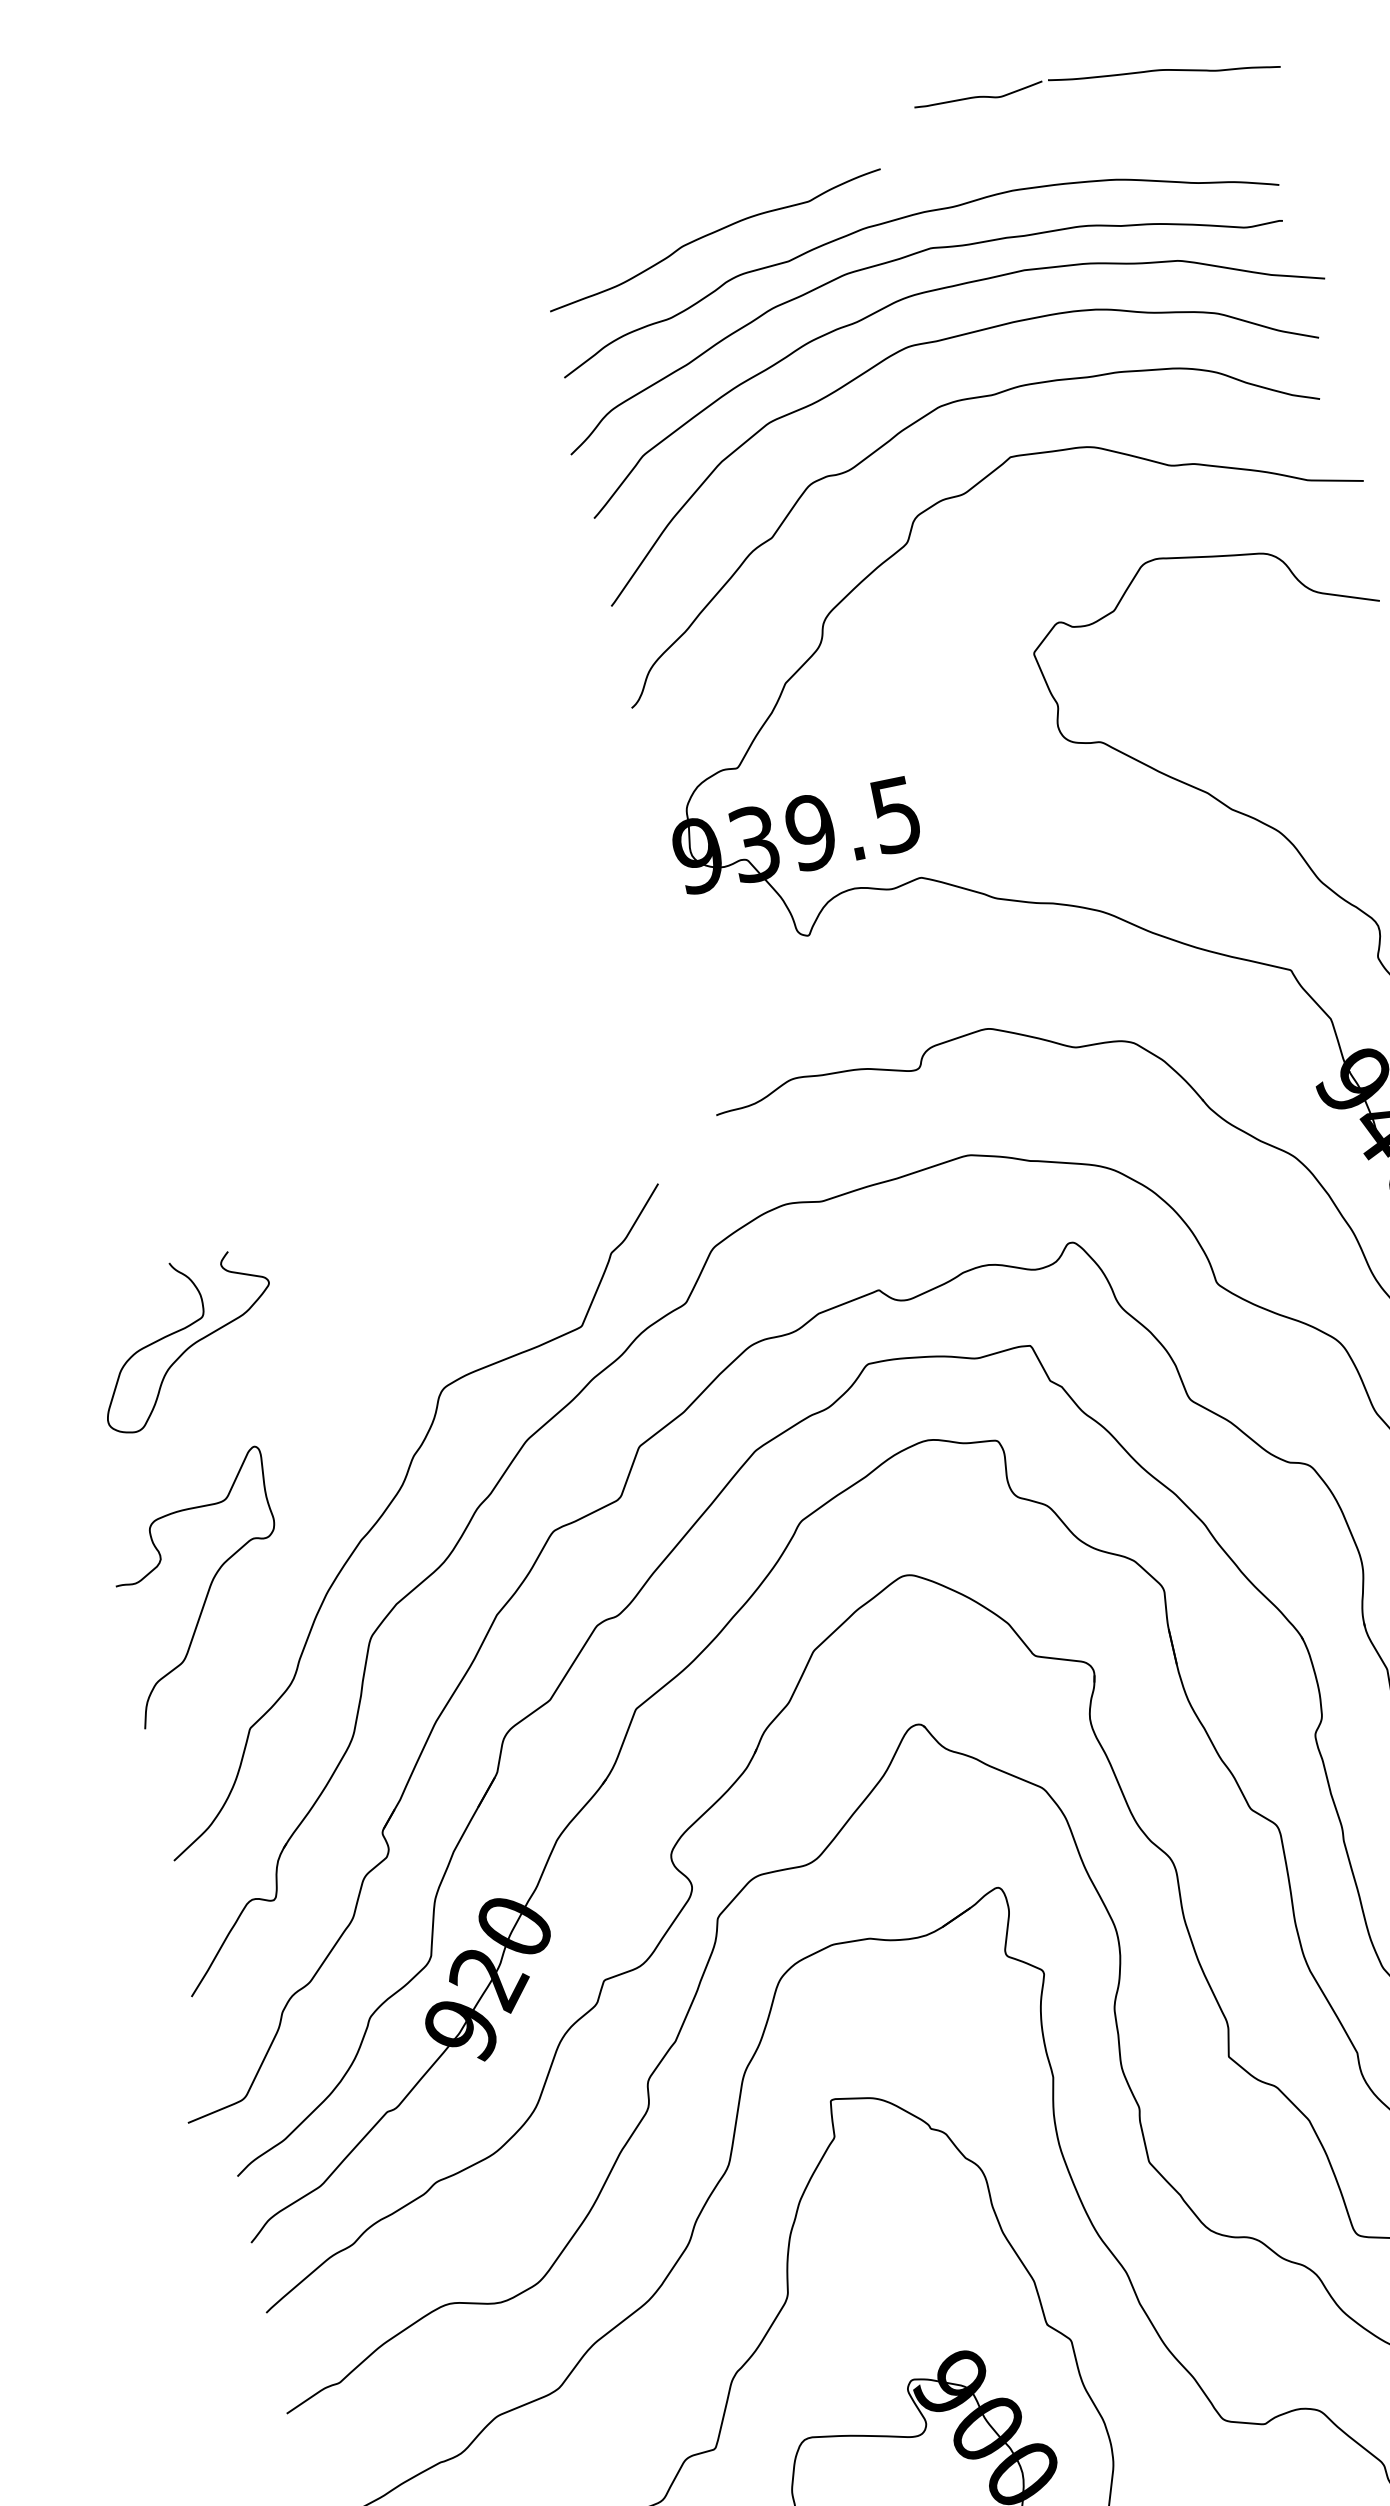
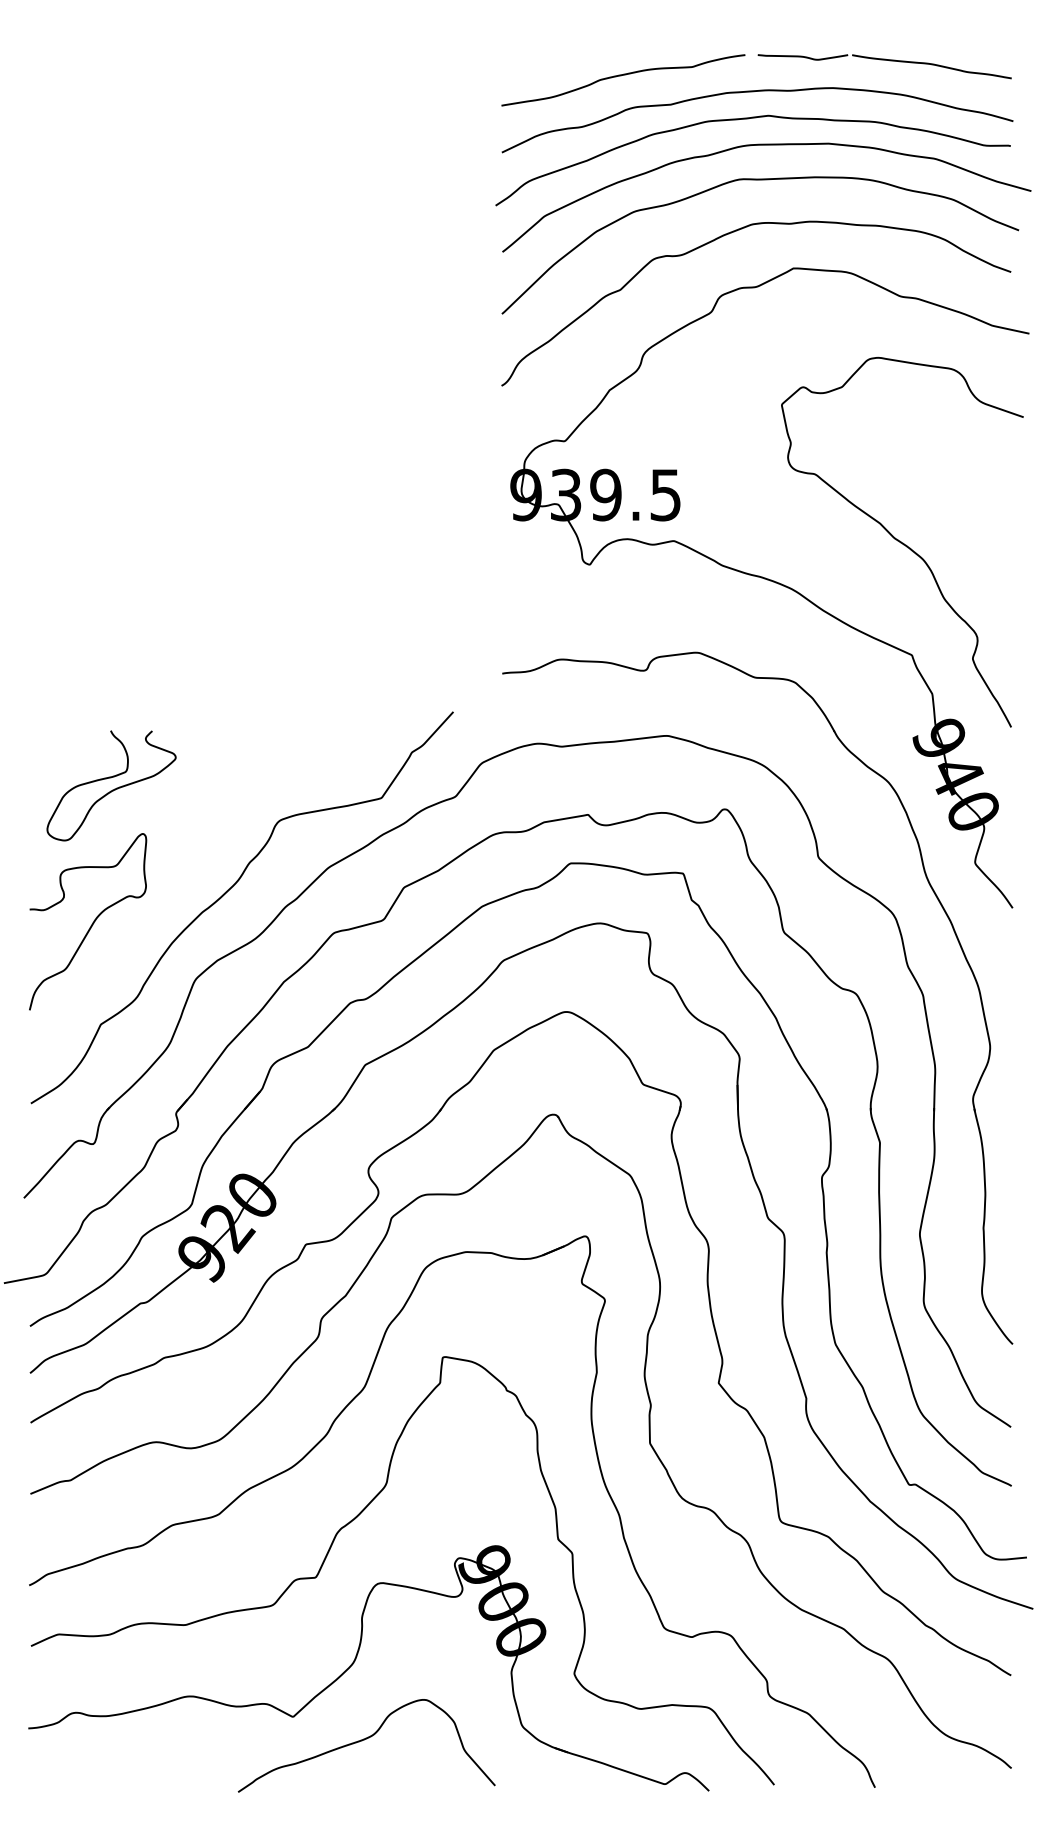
part: (1097, 86) -> (884, 66), moved
curve: (188, 1345) -> (112, 789), moved

